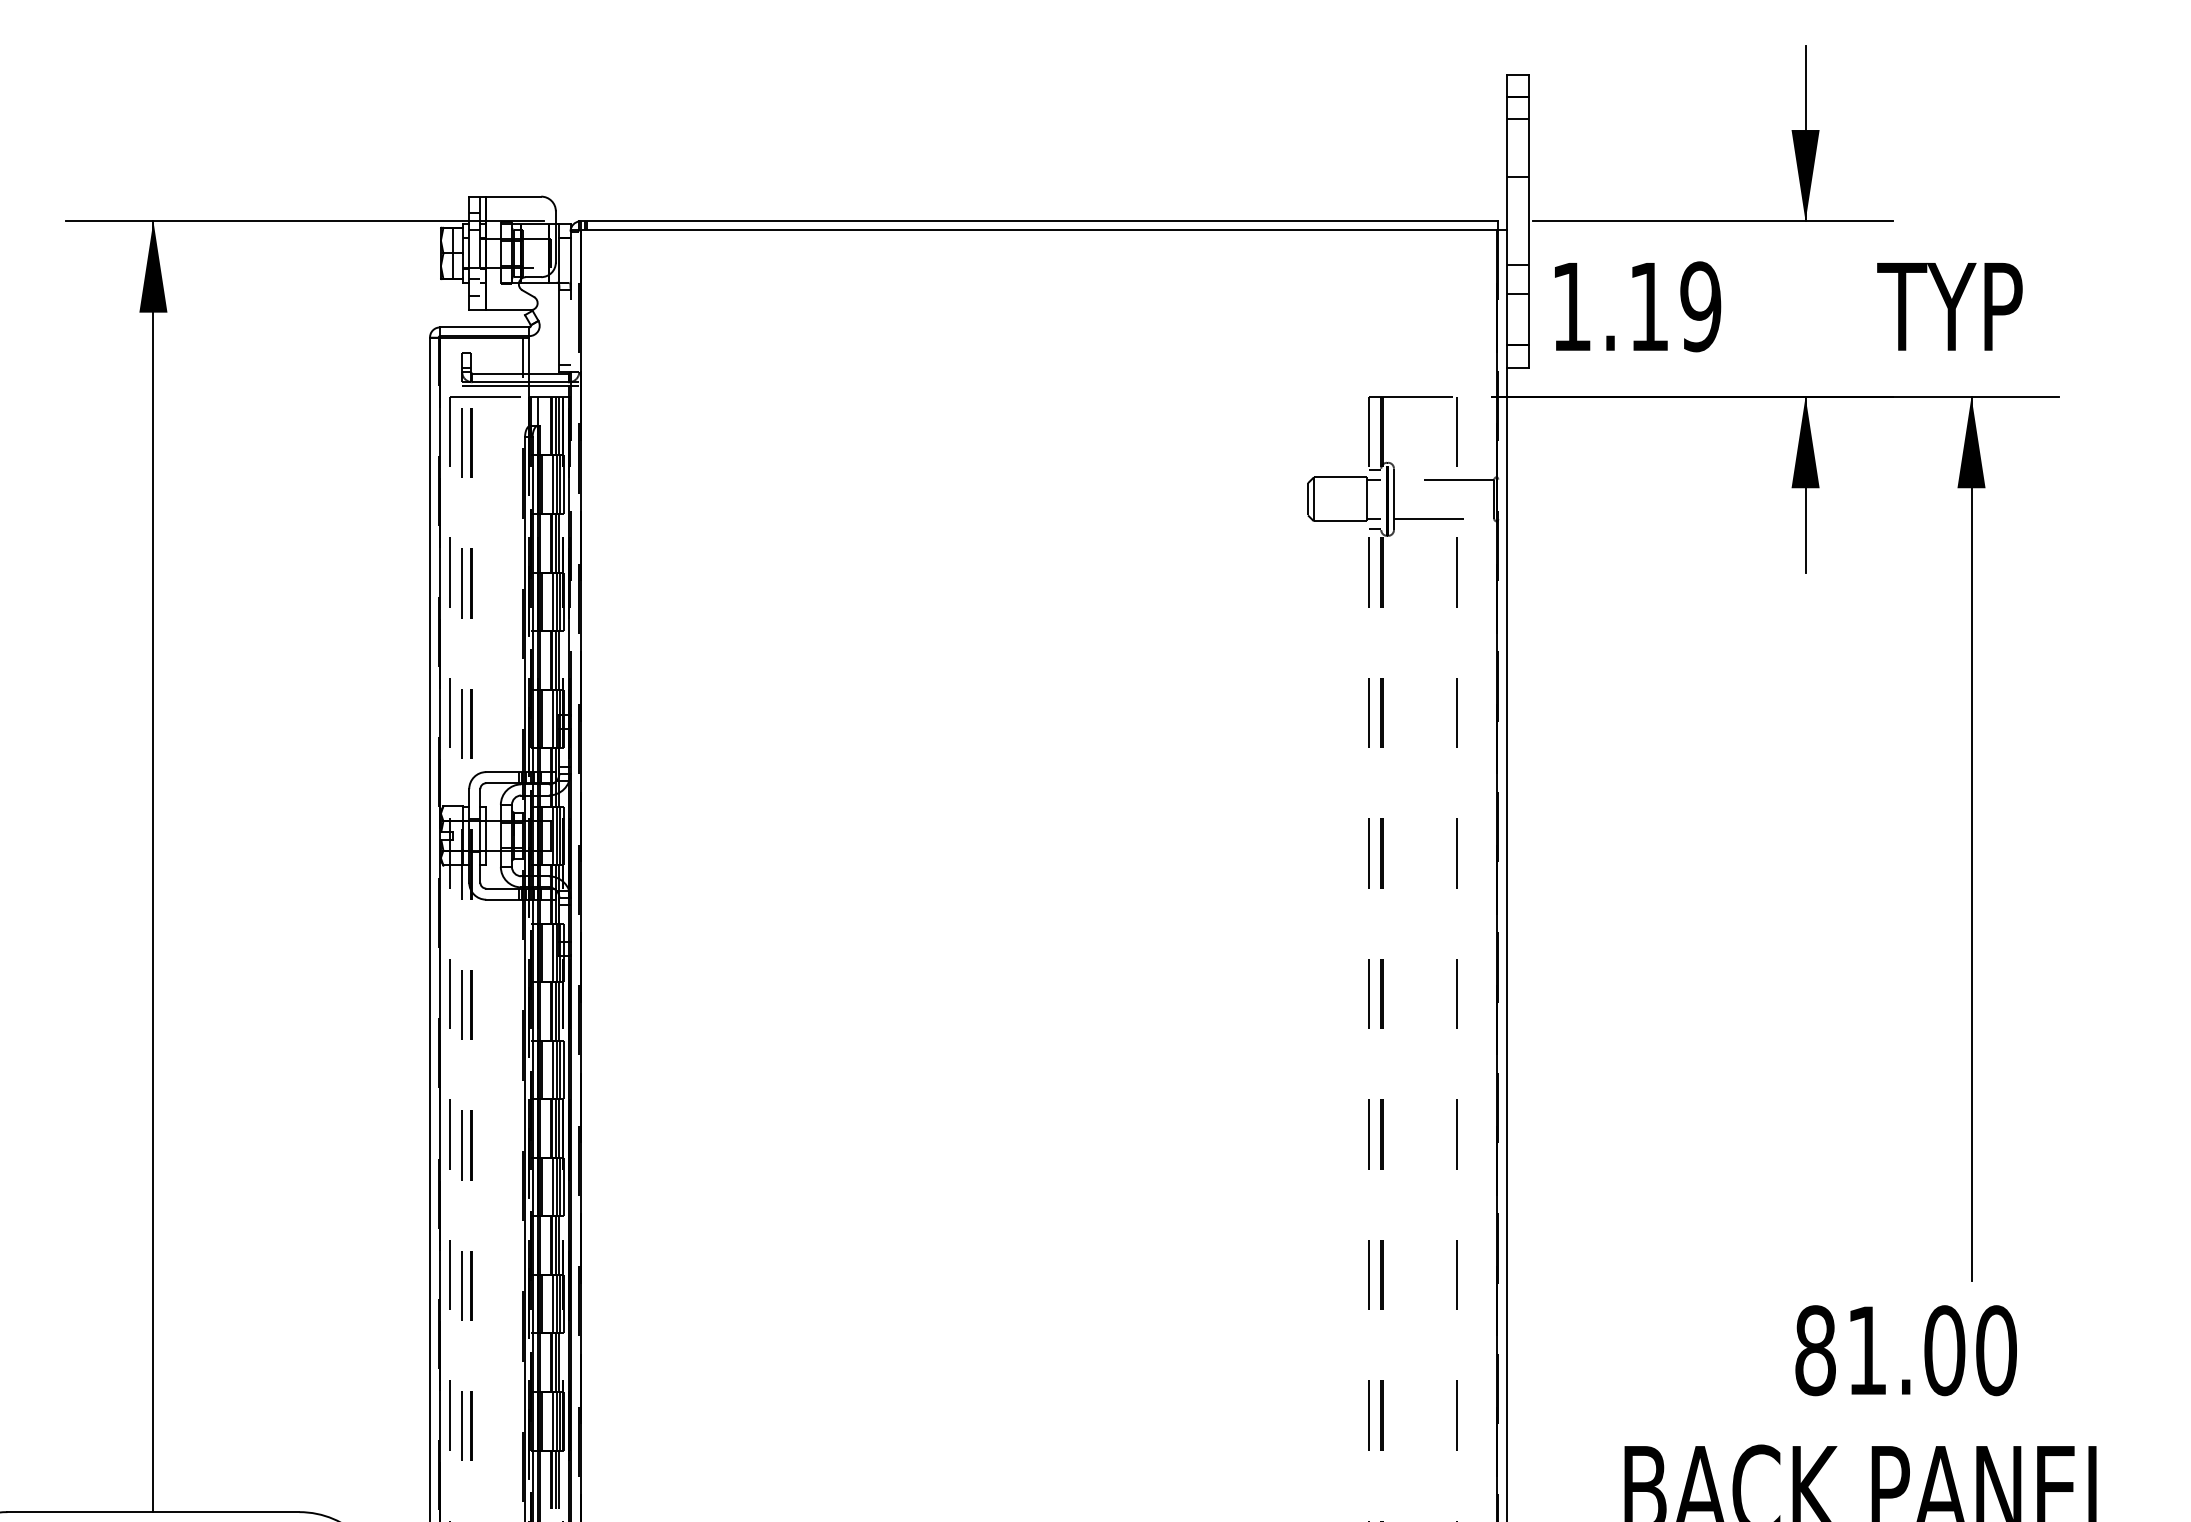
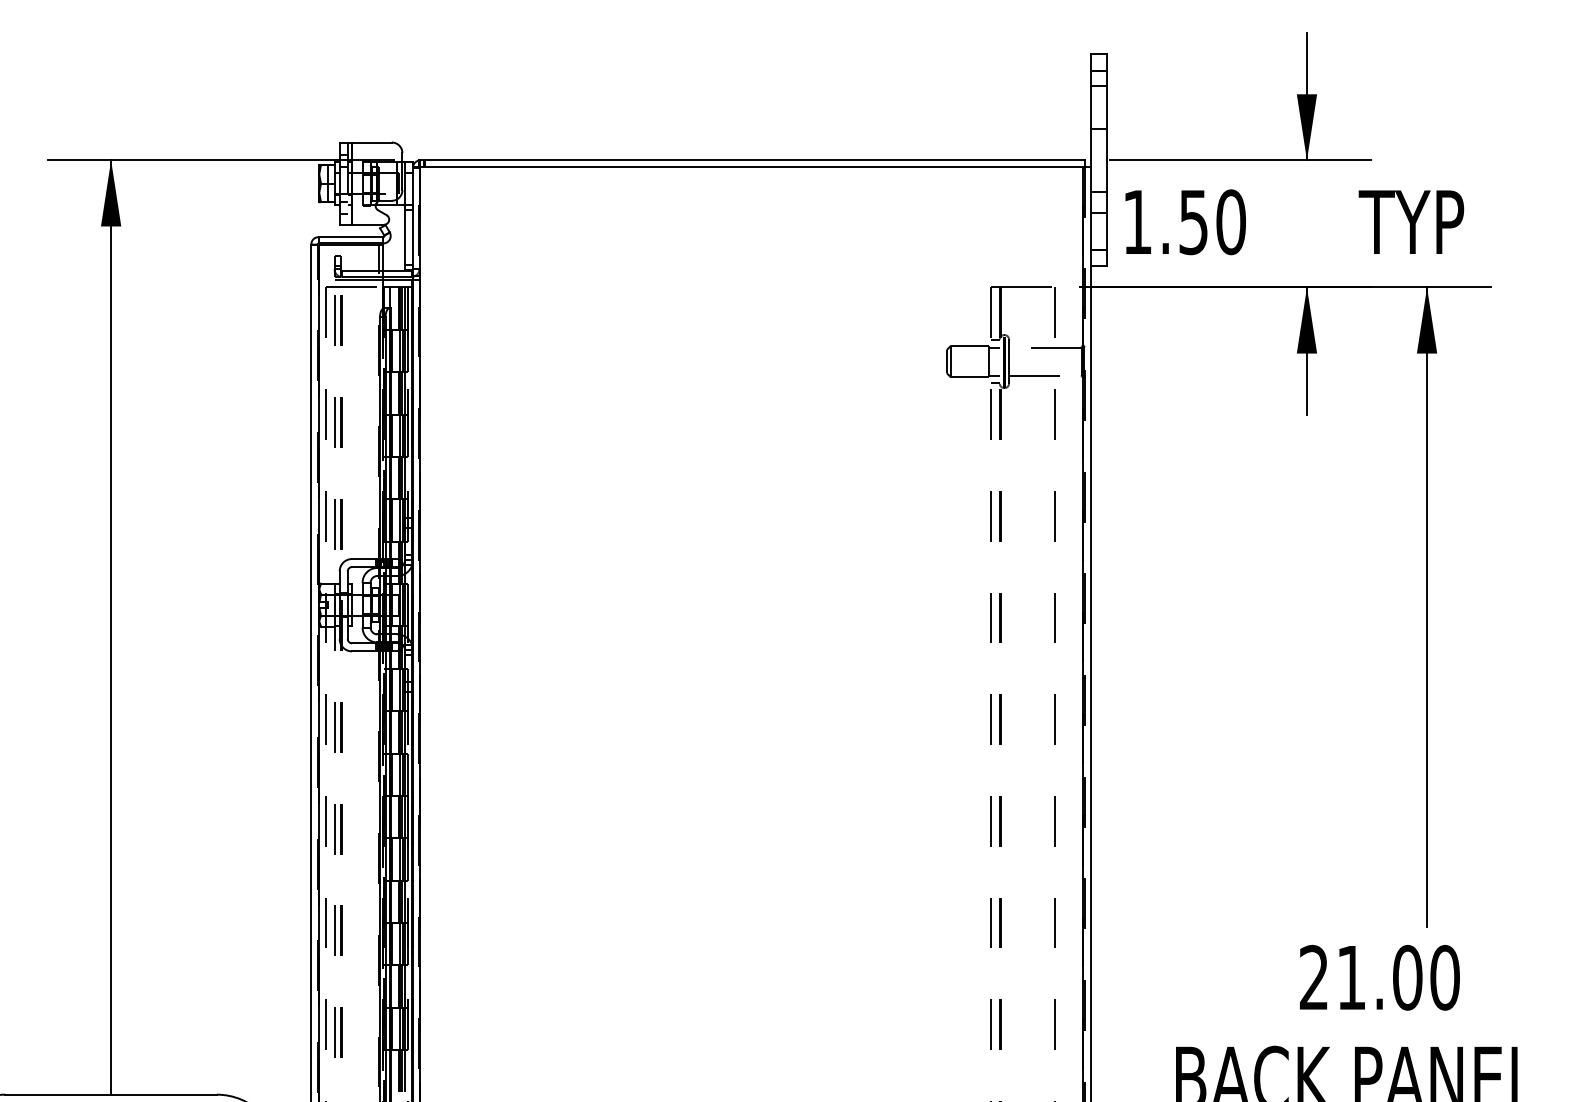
text: (1675, 307) -> (1212, 222), 1.19 -> 1.50
line: (571, 474) -> (413, 343), dashed -> solid
text: (1814, 1350) -> (1313, 977), 81.00 -> 21.00

